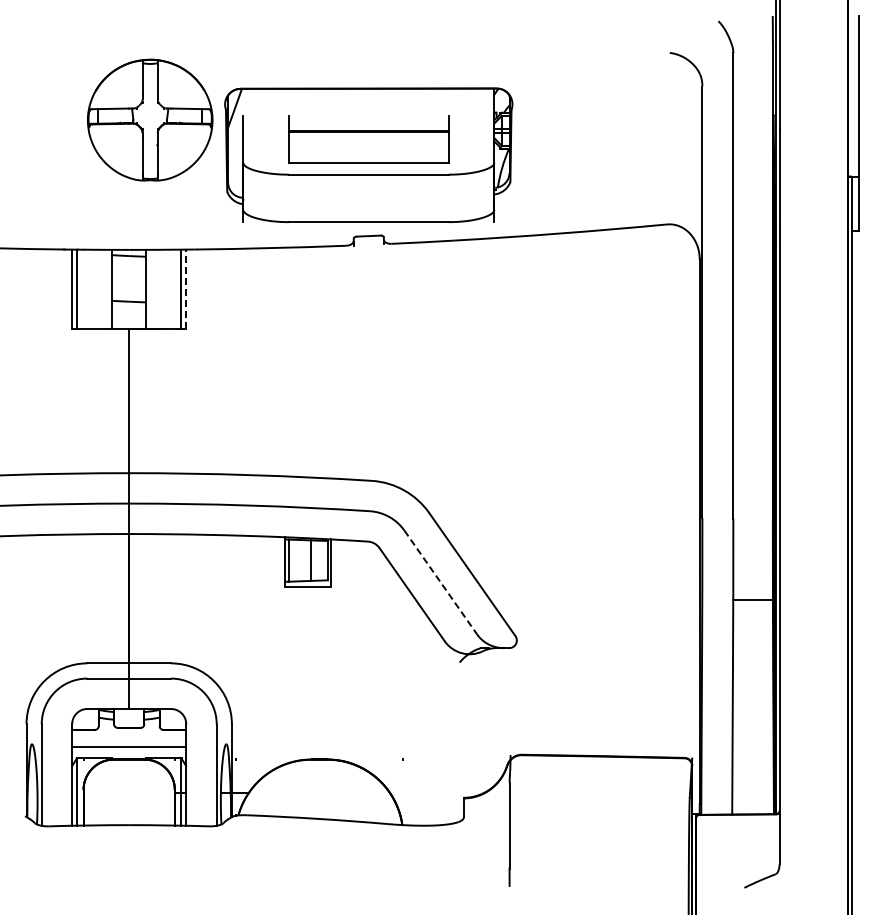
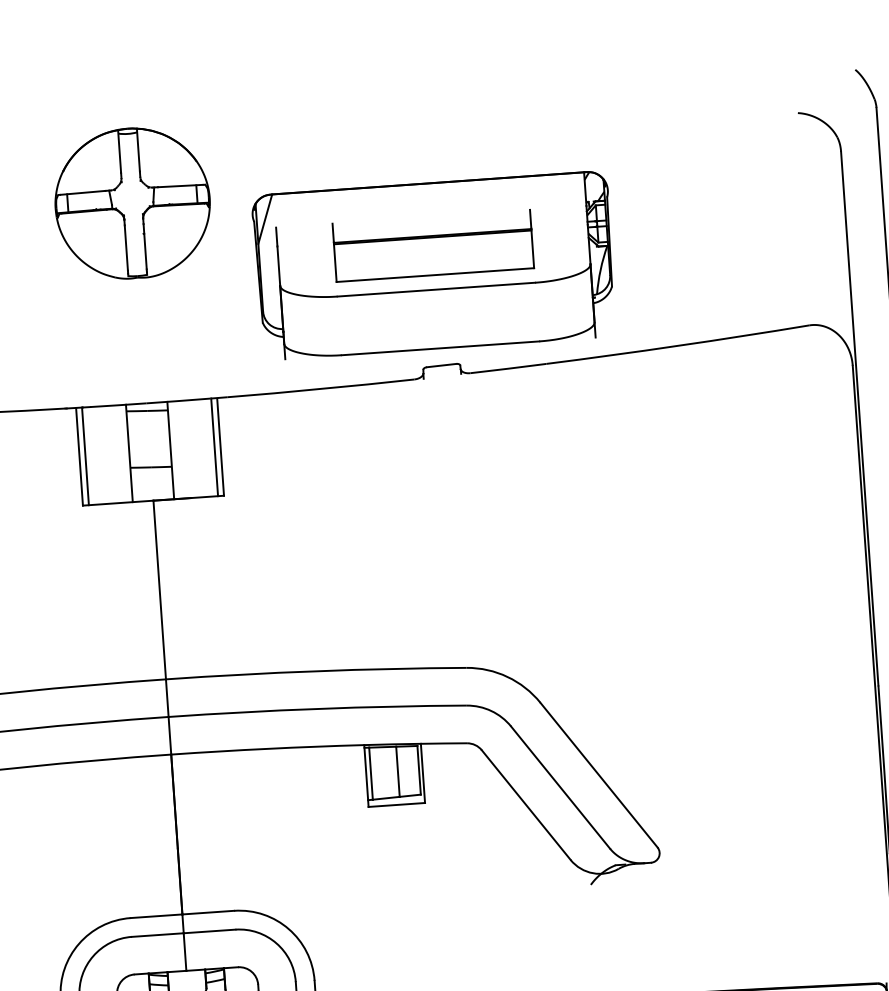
part: (150, 119) -> (132, 202), moved
line: (186, 288) -> (220, 446), dashed -> solid
line: (441, 582) -> (561, 787), dashed -> solid

